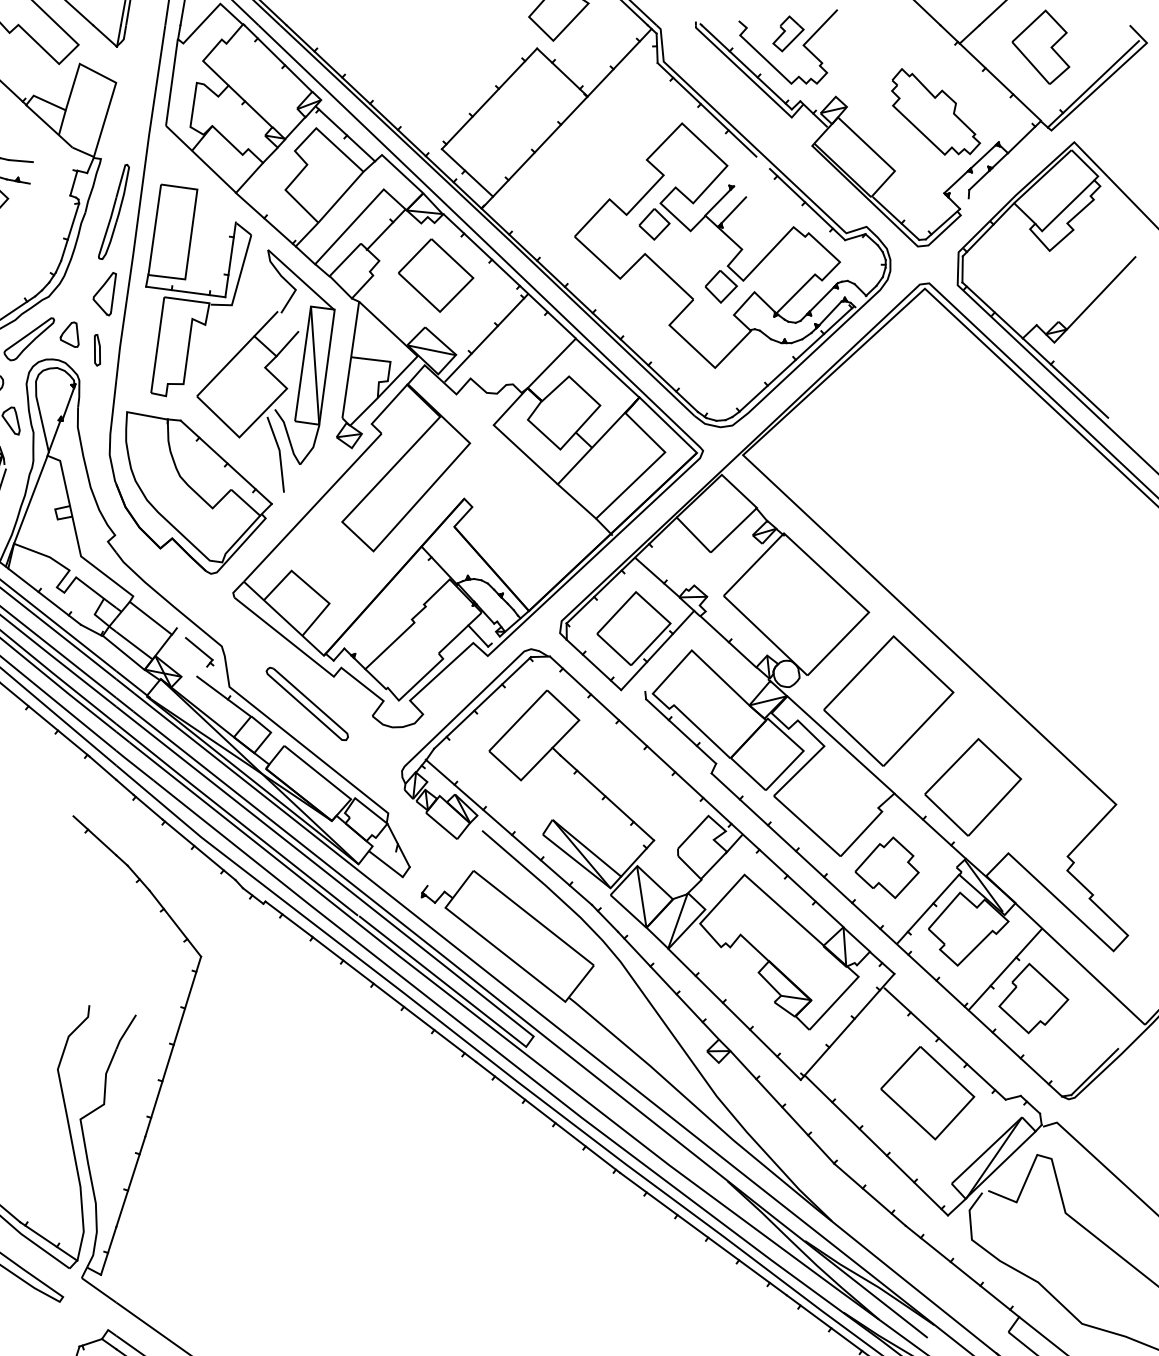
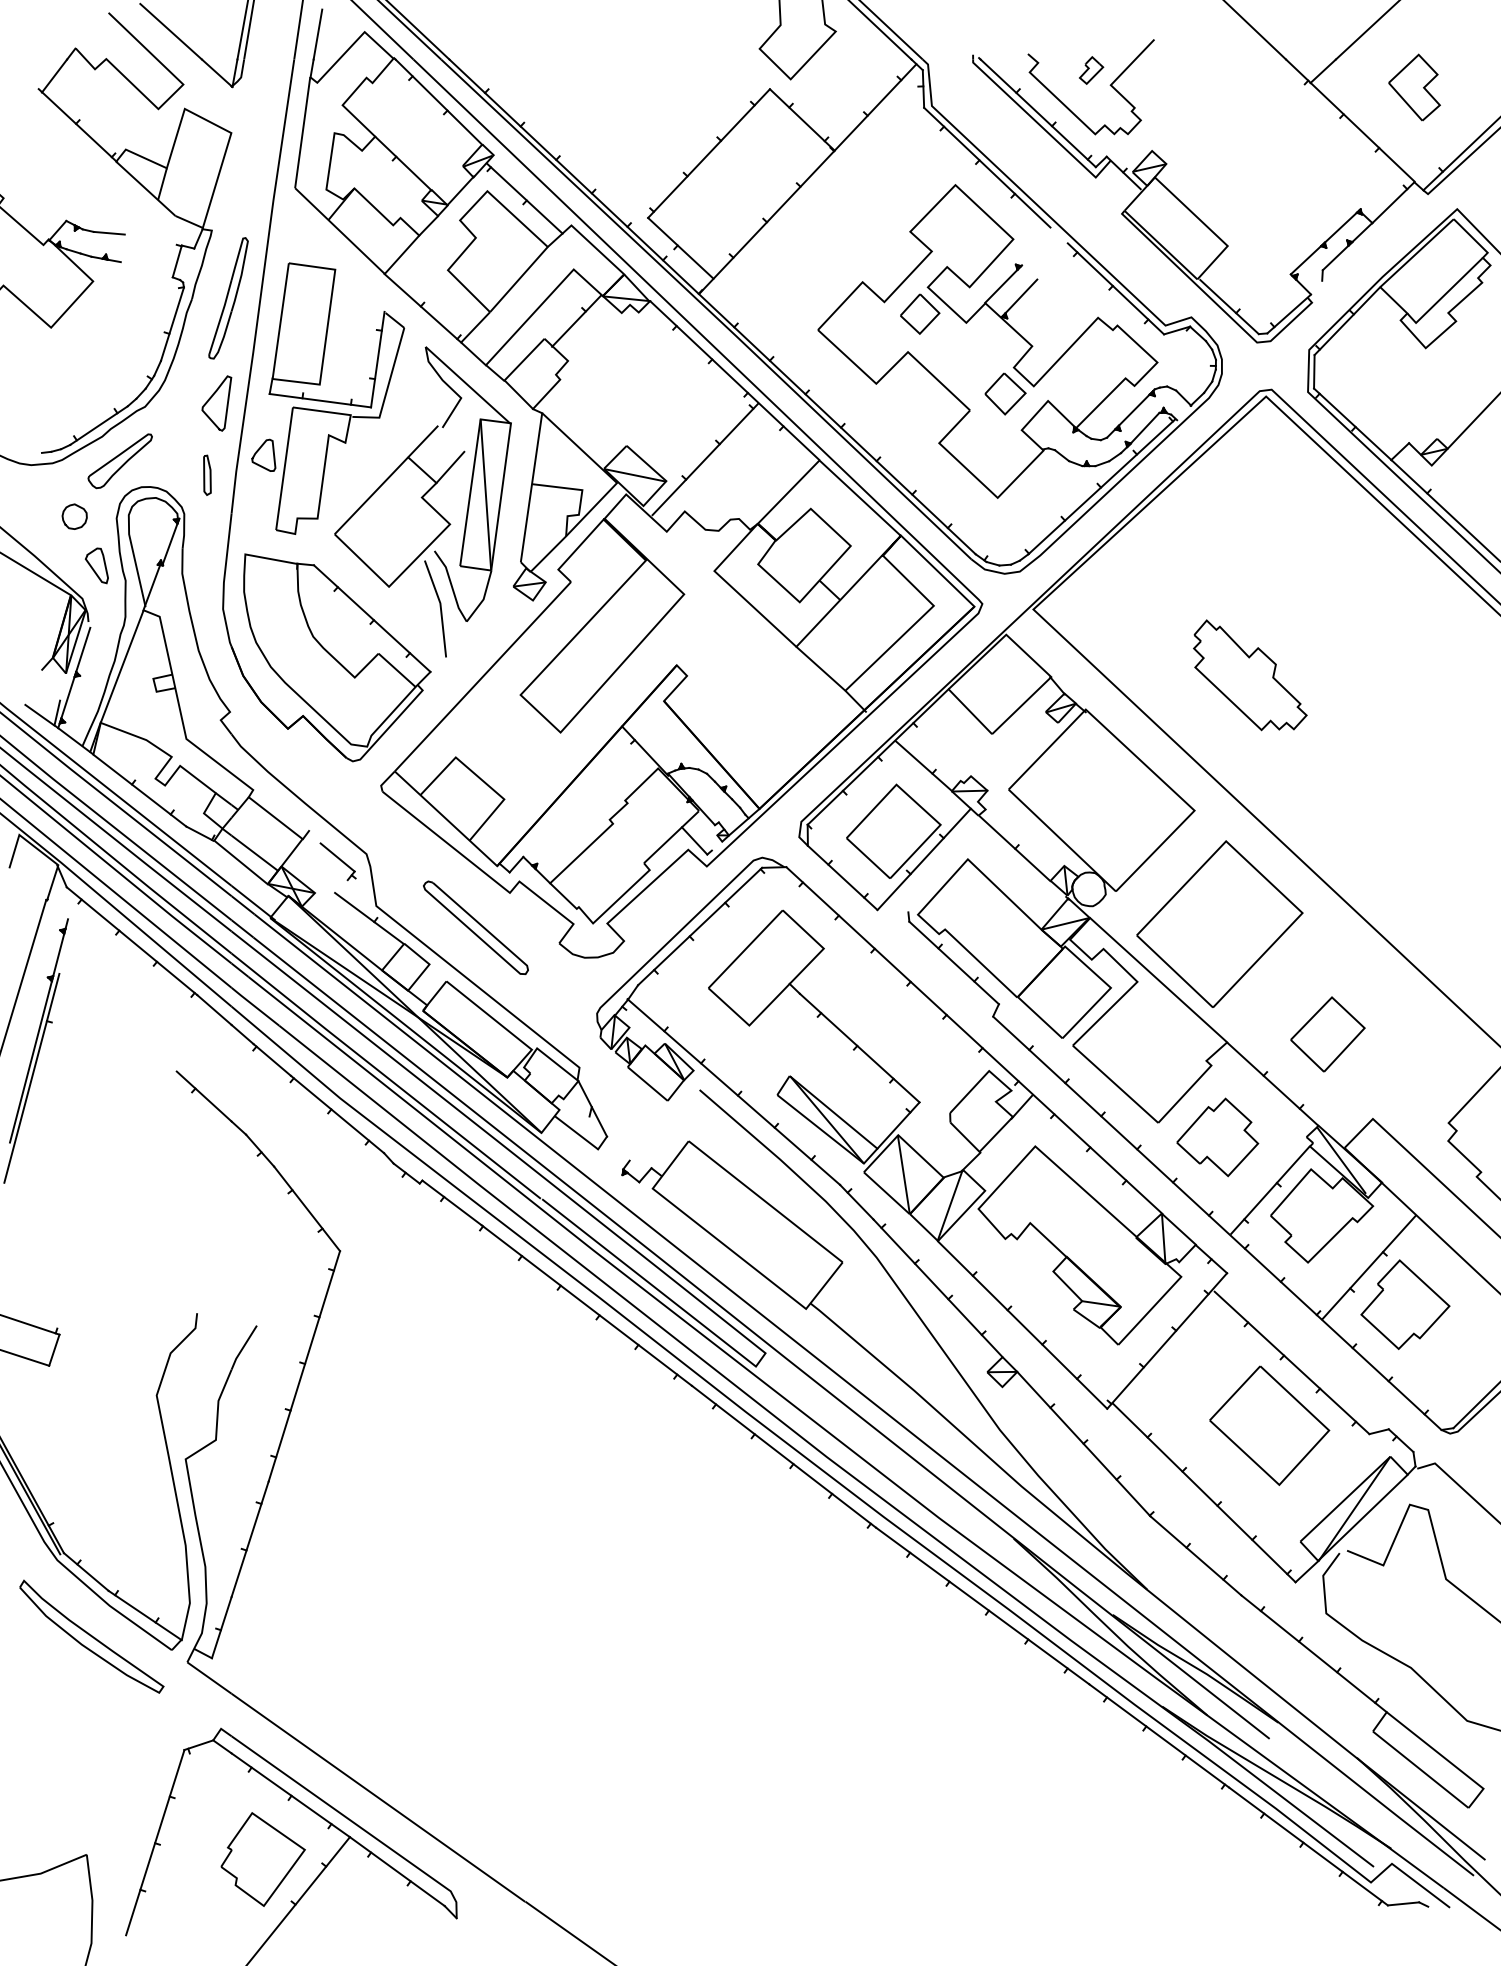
part: (788, 33) -> (1091, 70), size x0.6
part: (1040, 47) -> (1414, 87), size x0.7
part: (936, 112) -> (1250, 675), moved
part: (435, 275) -> (640, 379), removed
curve: (66, 330) -> (259, 450), moved
part: (972, 787) -> (1327, 1034), size x0.6

